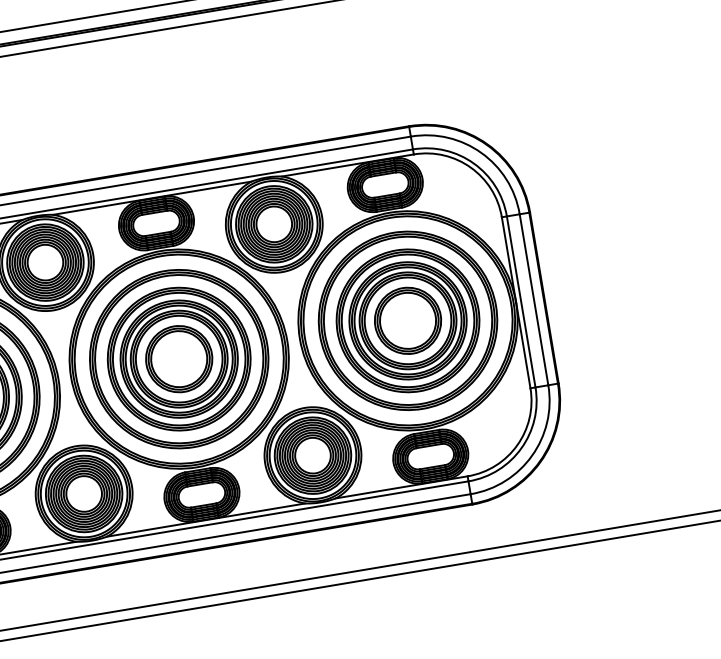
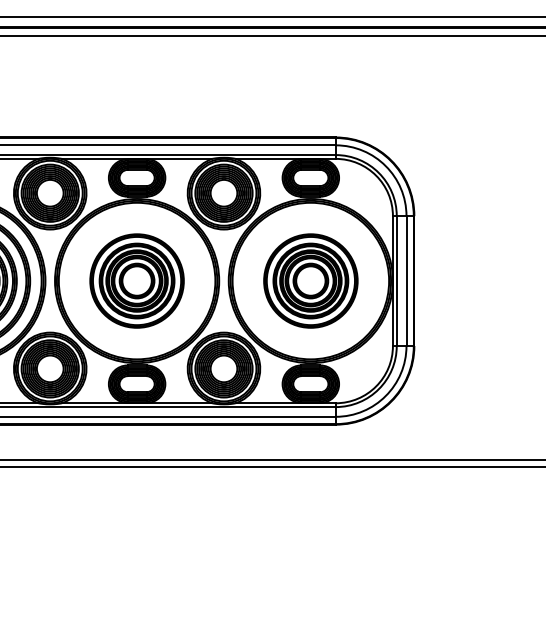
part: (407, 320) -> (310, 280), size x0.7
part: (178, 358) -> (136, 280), size x0.7

